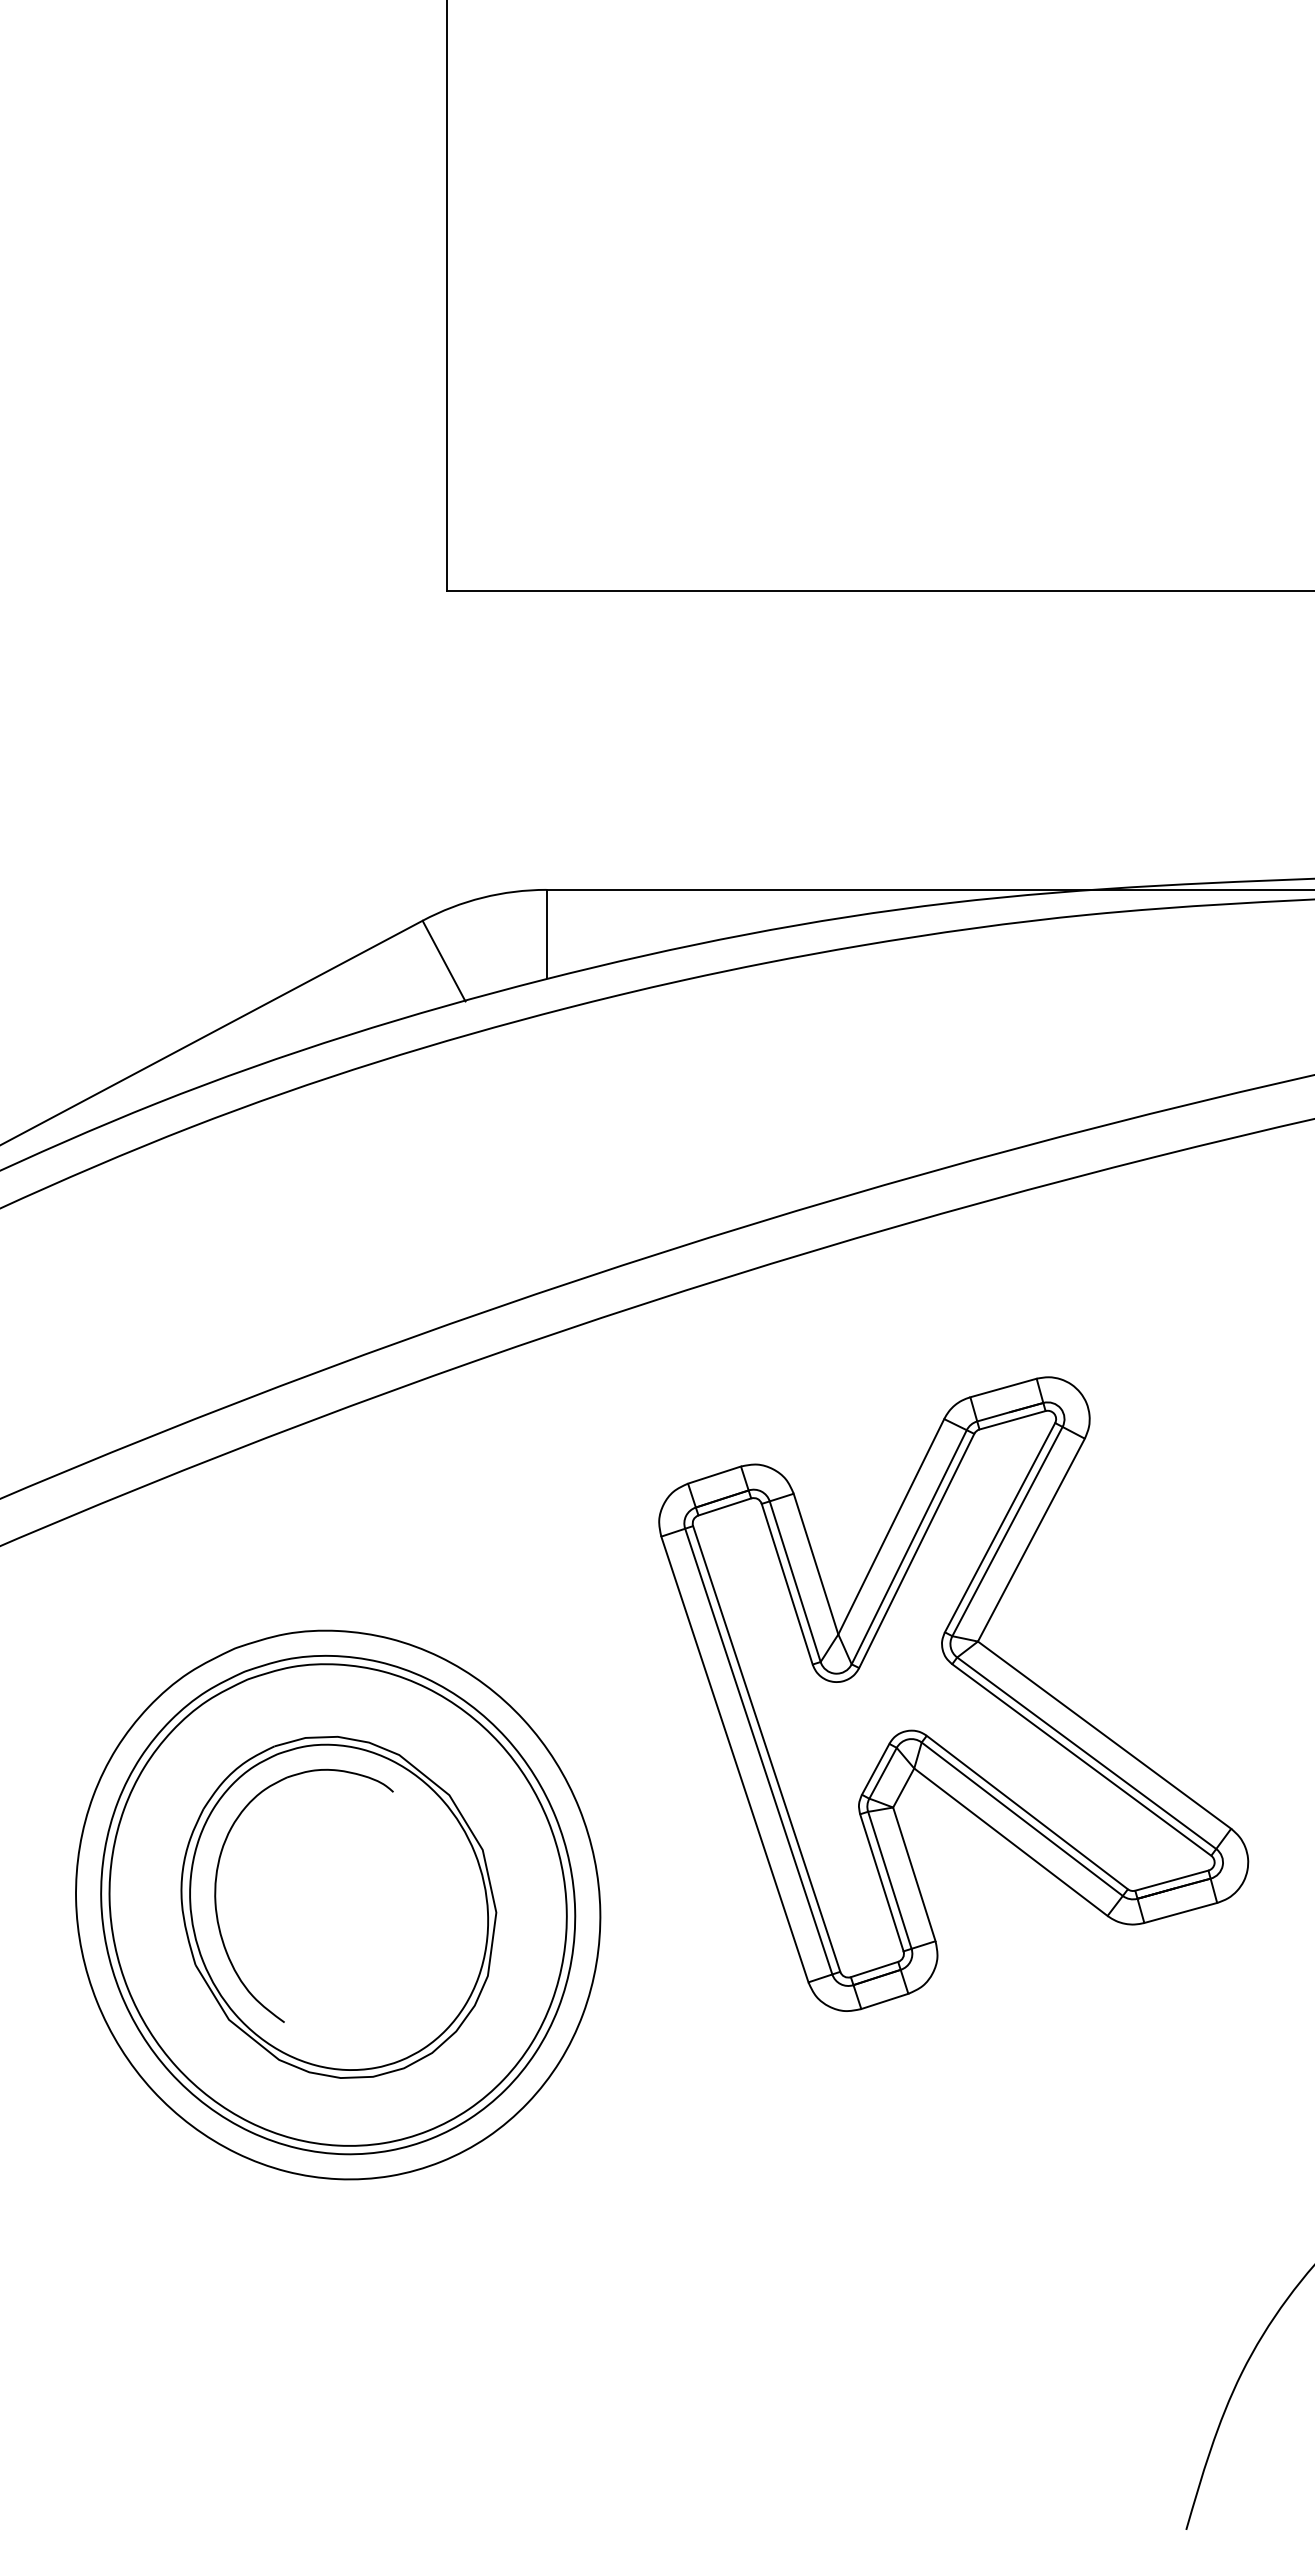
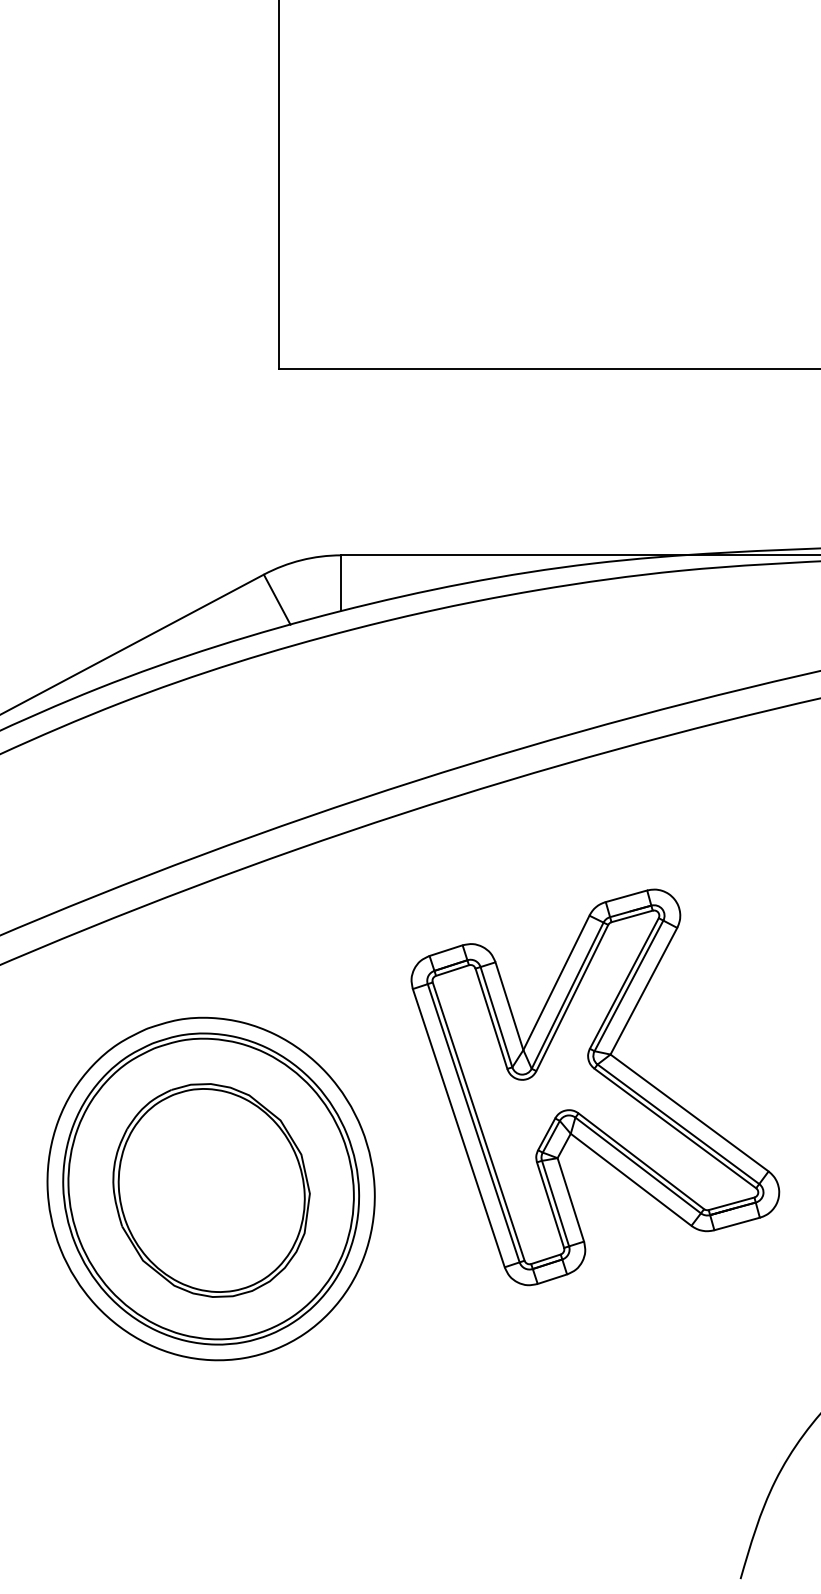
part: (953, 1694) -> (595, 1087), moved
part: (216, 1894) -> (135, 1182), removed

